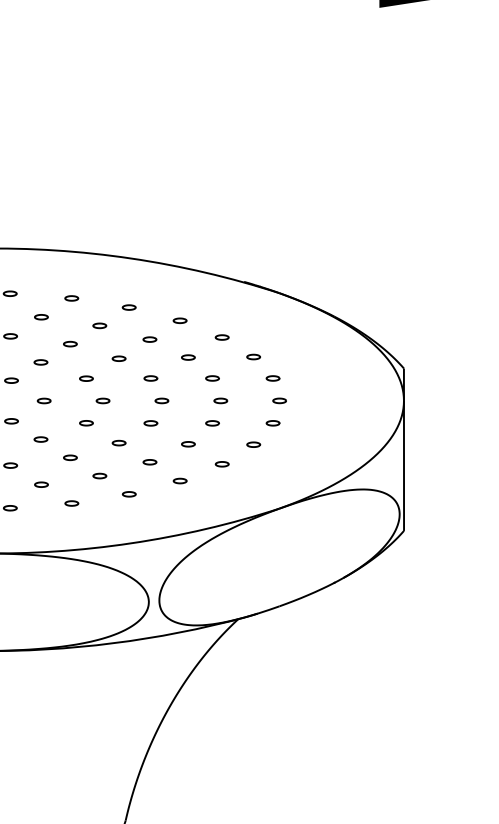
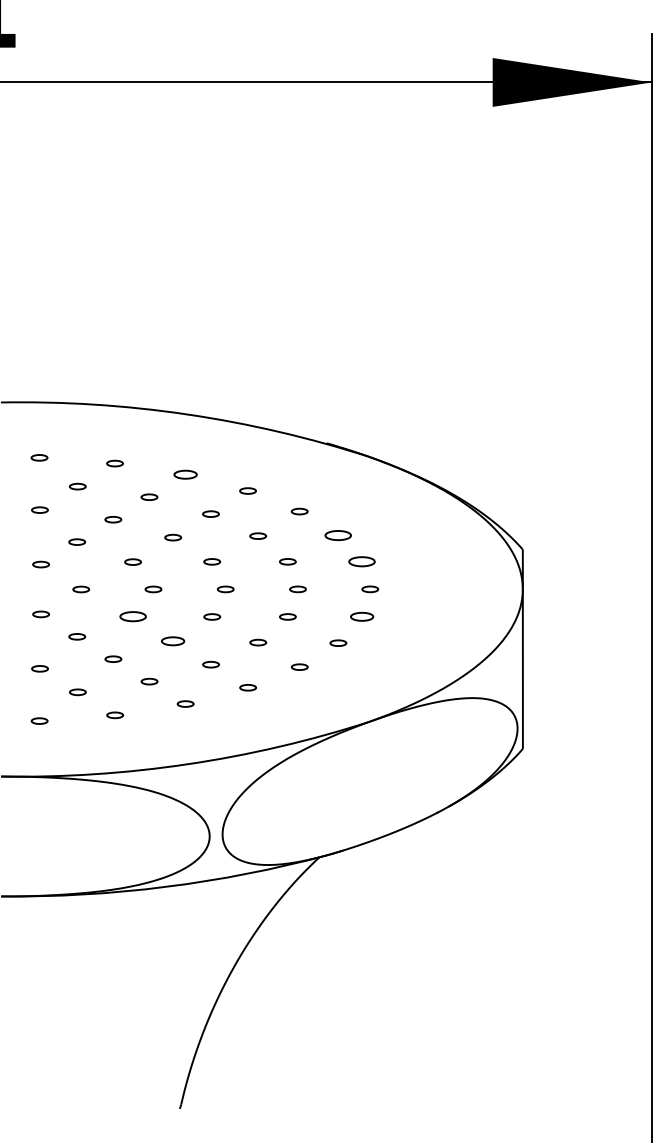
part: (129, 307) -> (185, 474), size x1.4
part: (253, 357) -> (338, 535), size x1.6
part: (273, 378) -> (362, 561), size x1.6
part: (85, 423) -> (132, 616), size x1.6
part: (273, 423) -> (362, 616), size x1.4
part: (119, 442) -> (173, 640), size x1.4

